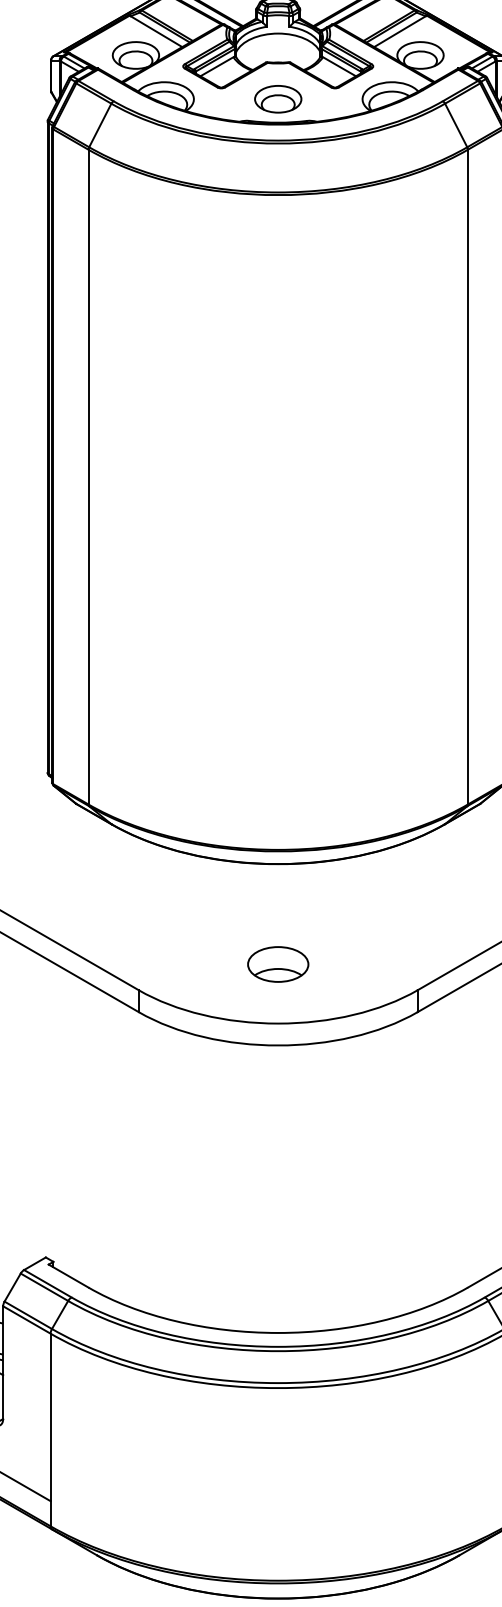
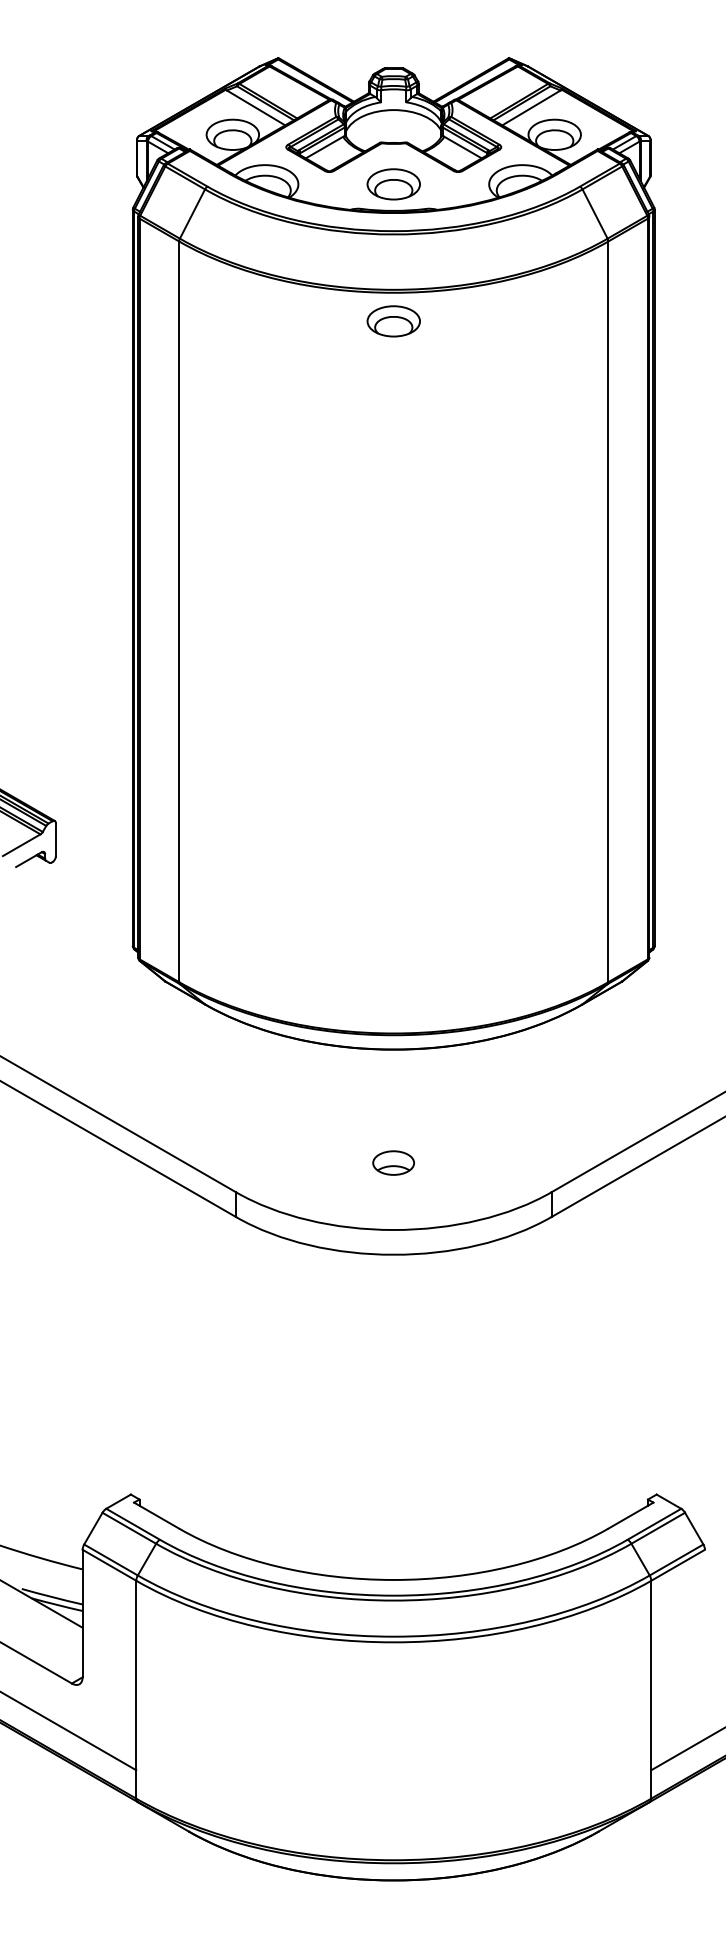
part: (277, 220) -> (393, 321), added
part: (277, 963) -> (393, 1162), size x0.6

